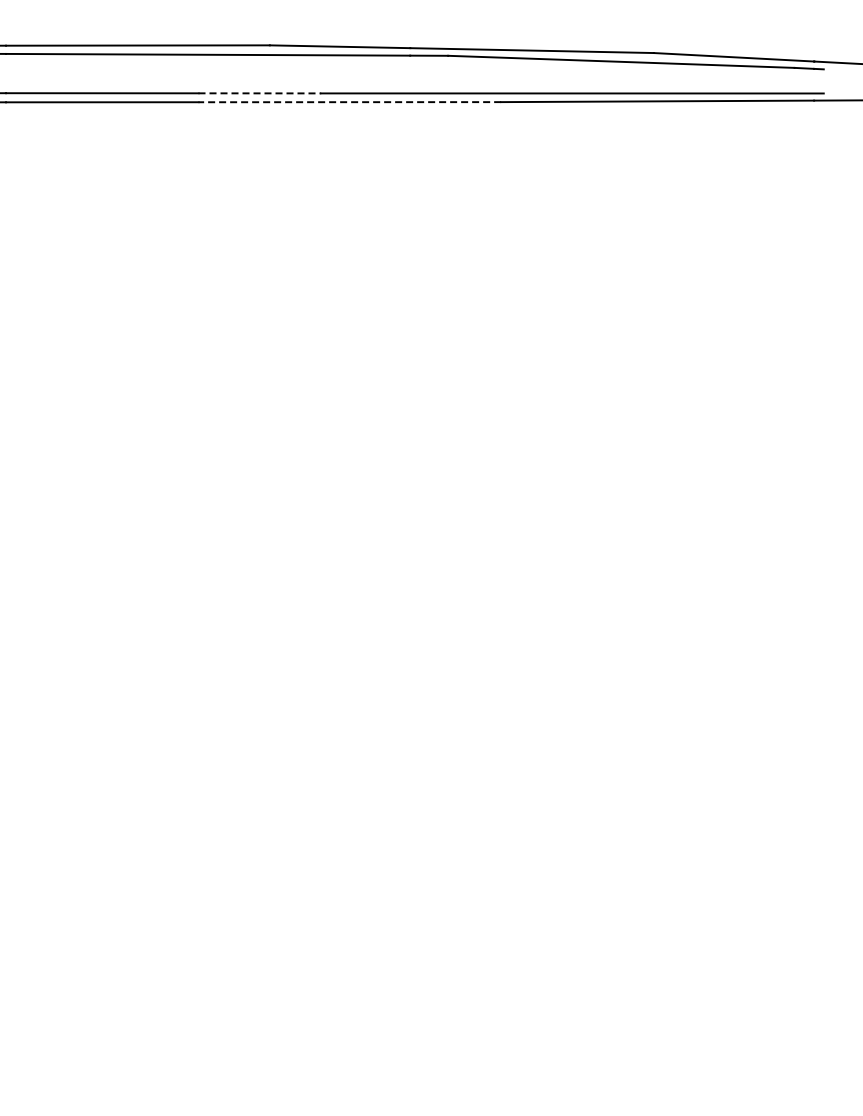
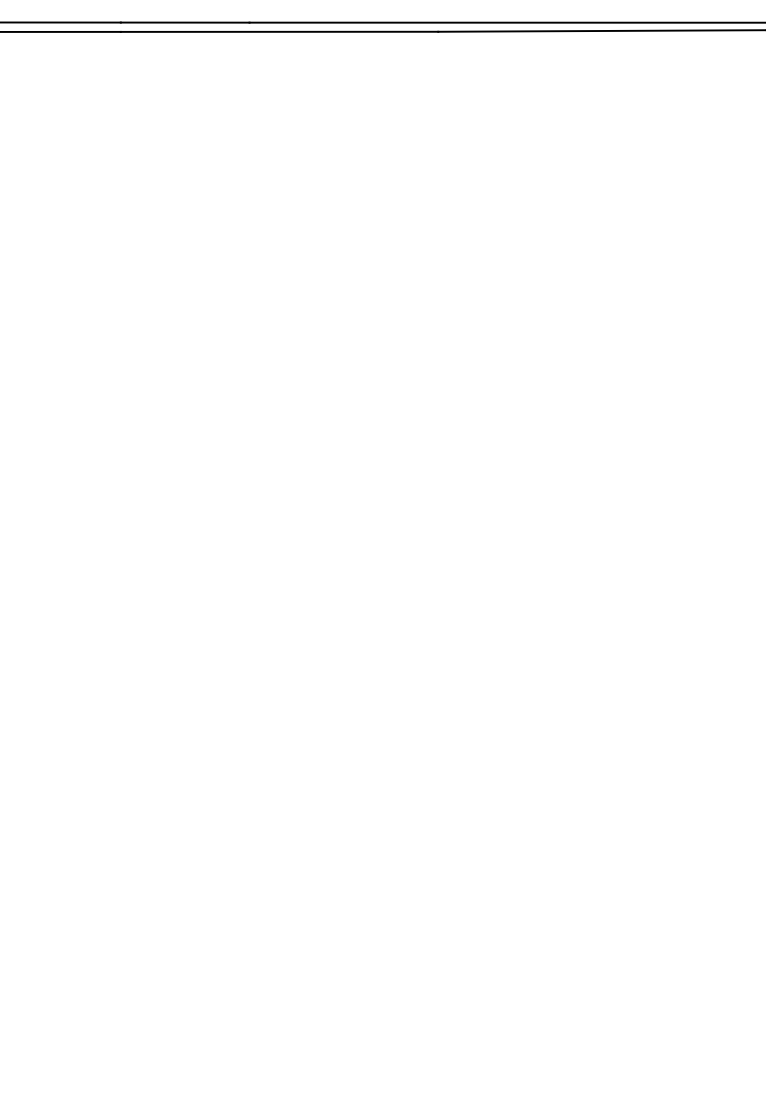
line: (260, 93) -> (185, 22), dashed -> solid
line: (349, 102) -> (279, 32), dashed -> solid

